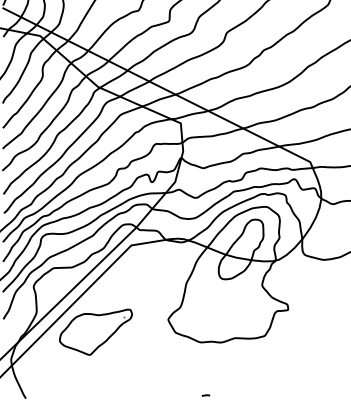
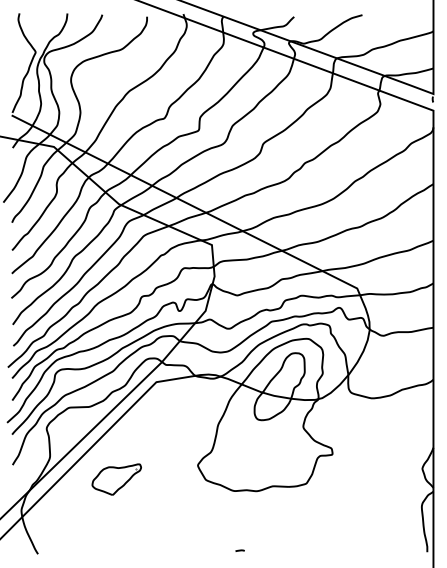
part: (95, 332) -> (116, 479), size x0.6

